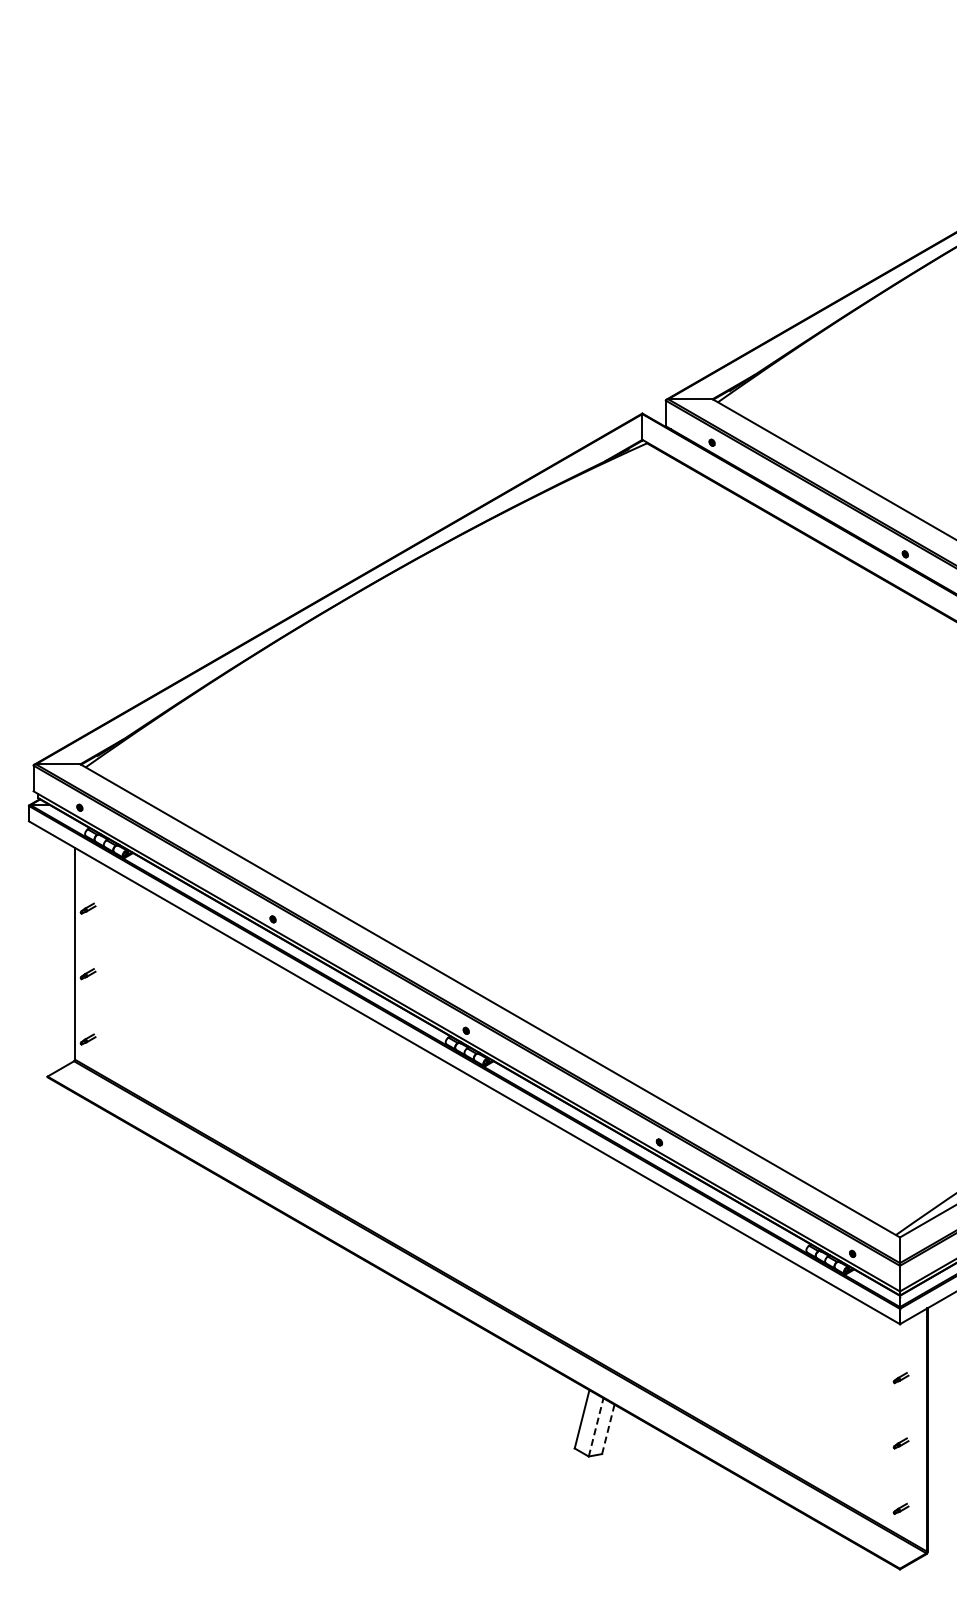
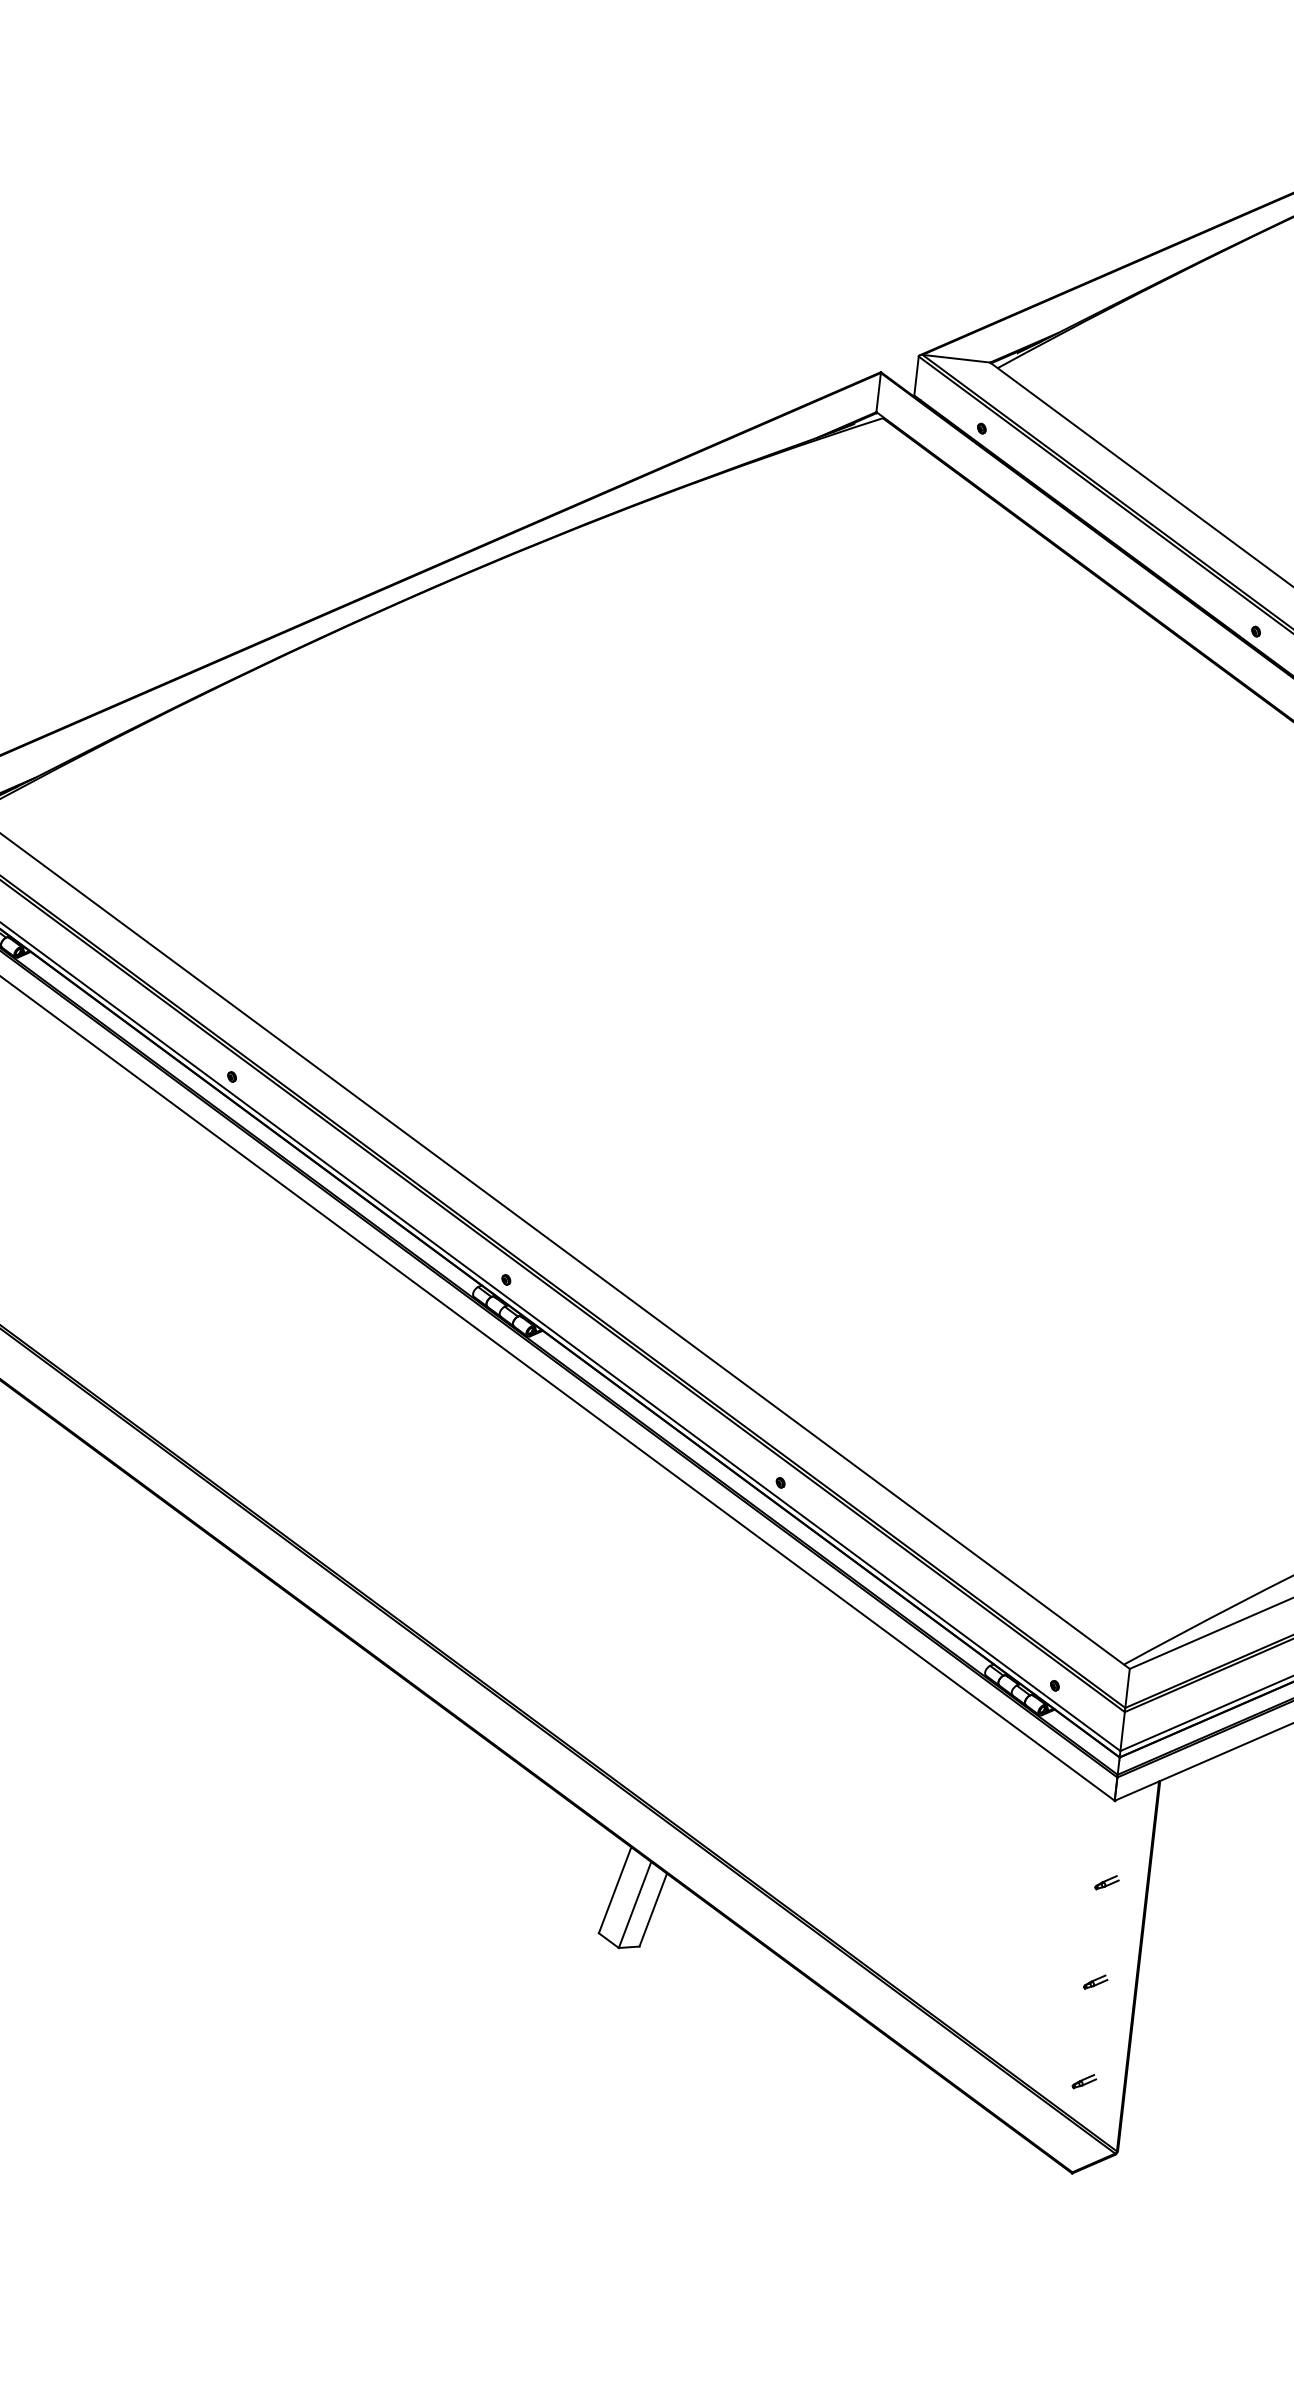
line: (596, 1426) -> (635, 1903), dashed -> solid
line: (608, 1429) -> (653, 1910), dashed -> solid

